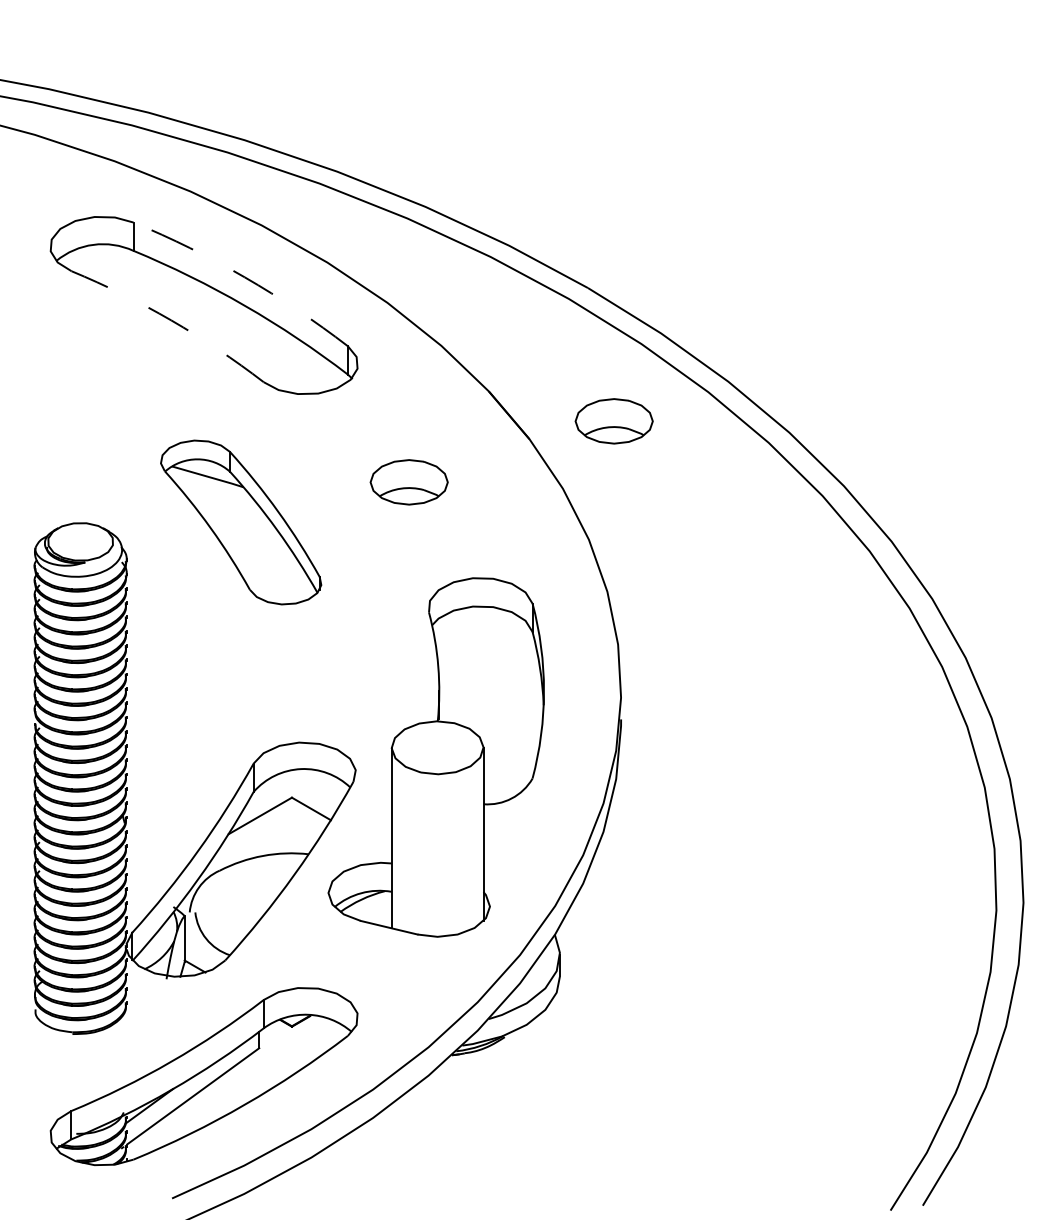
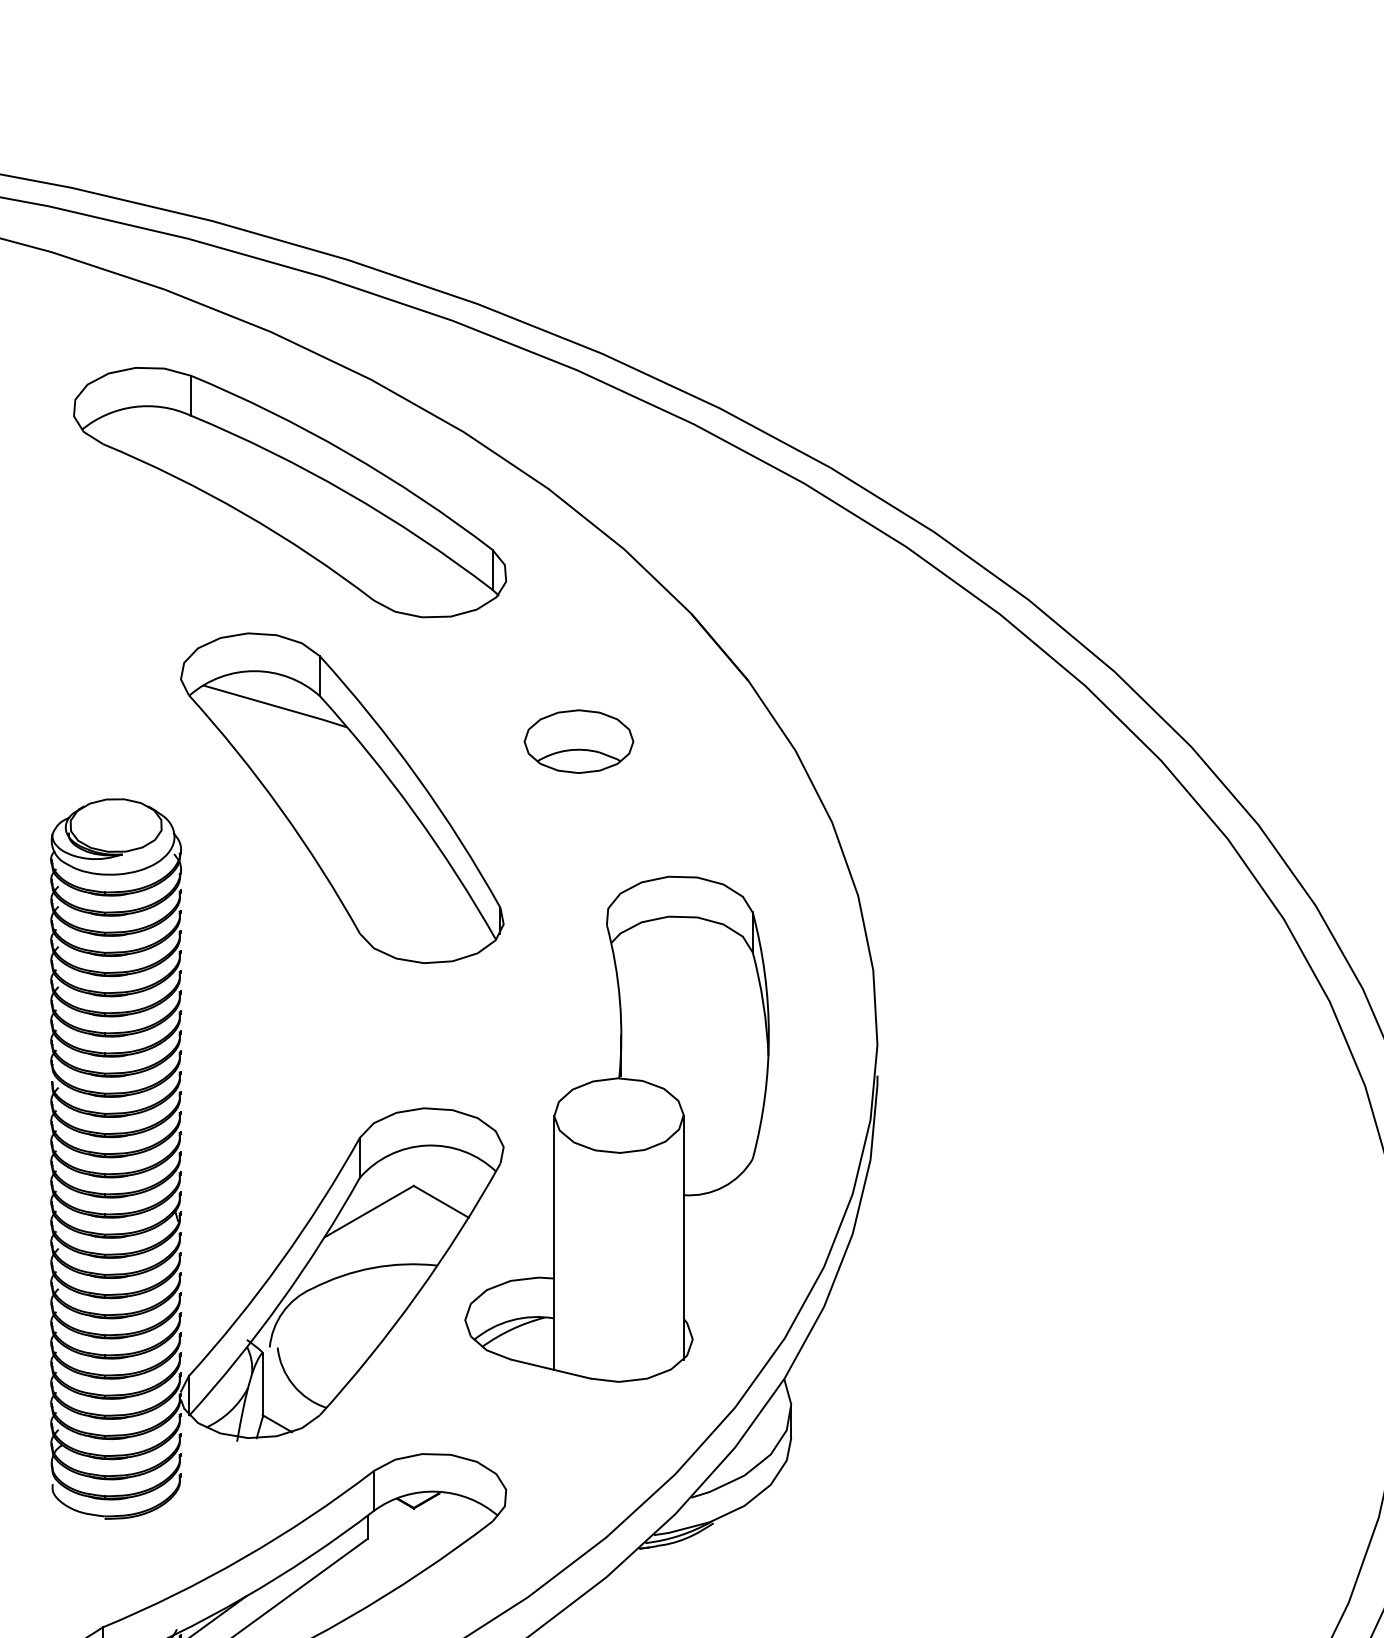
arc: (244, 277) -> (346, 453), dashed -> solid
arc: (171, 320) -> (244, 513), dashed -> solid
part: (613, 421) -> (866, 655), removed
part: (240, 522) -> (341, 798), size x1.43

